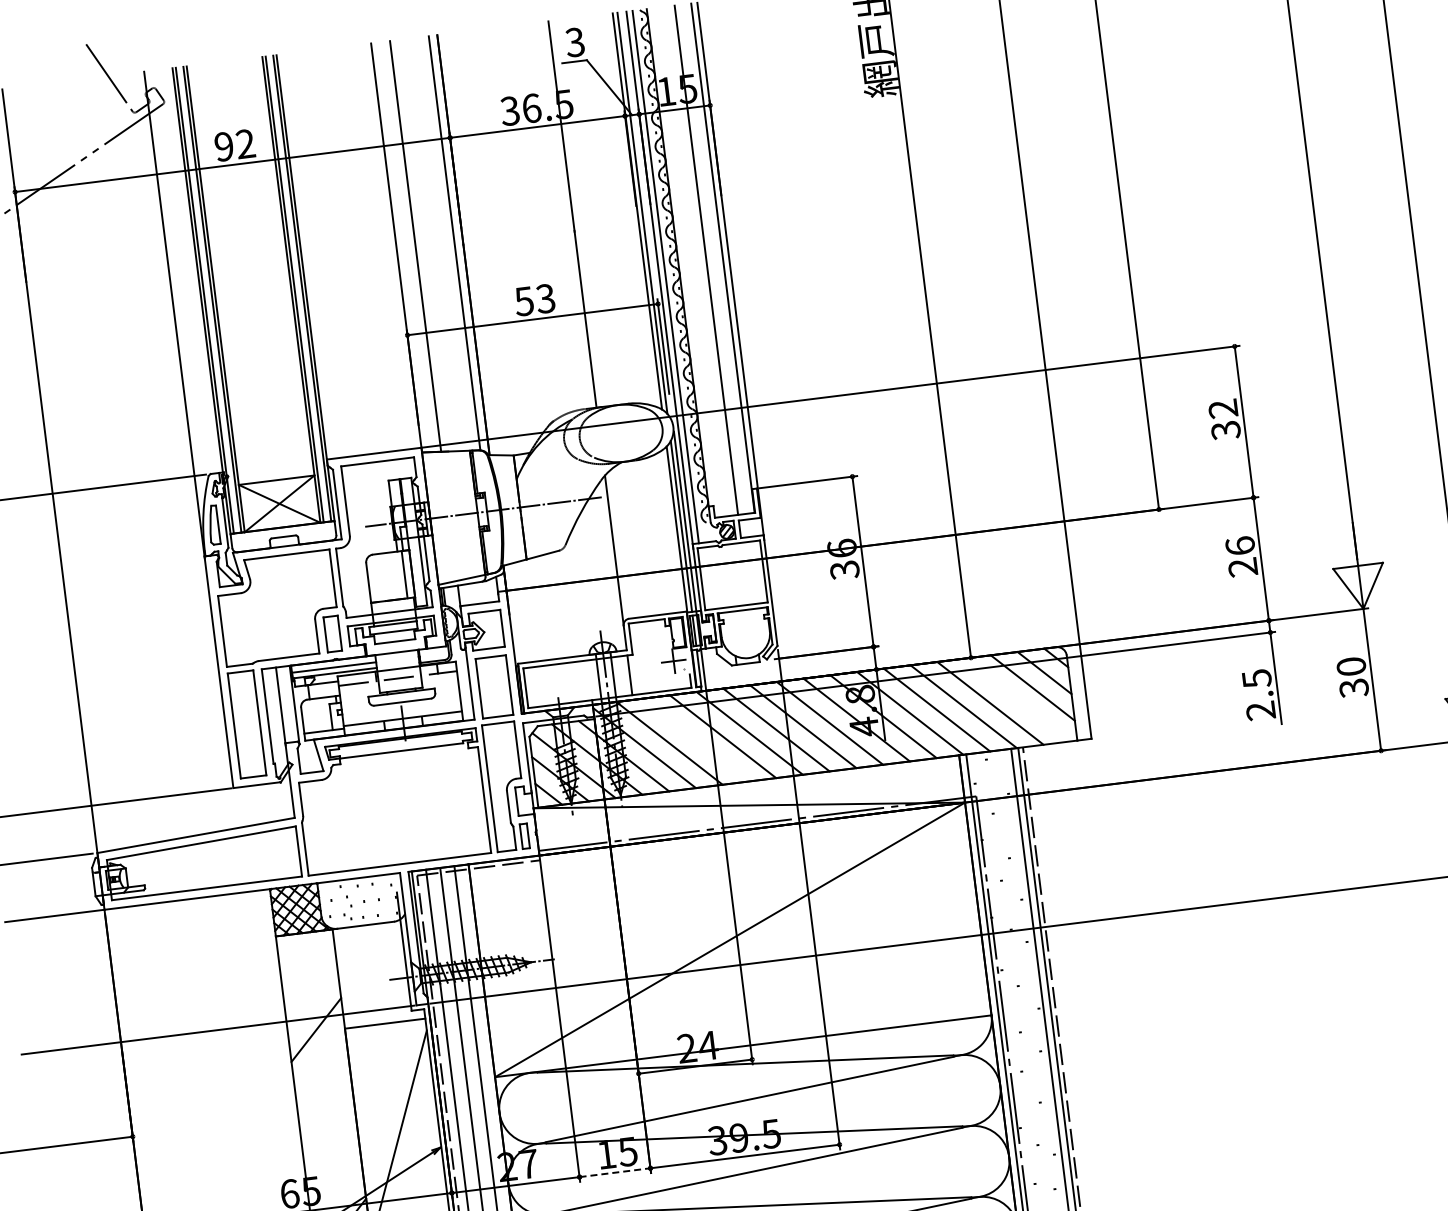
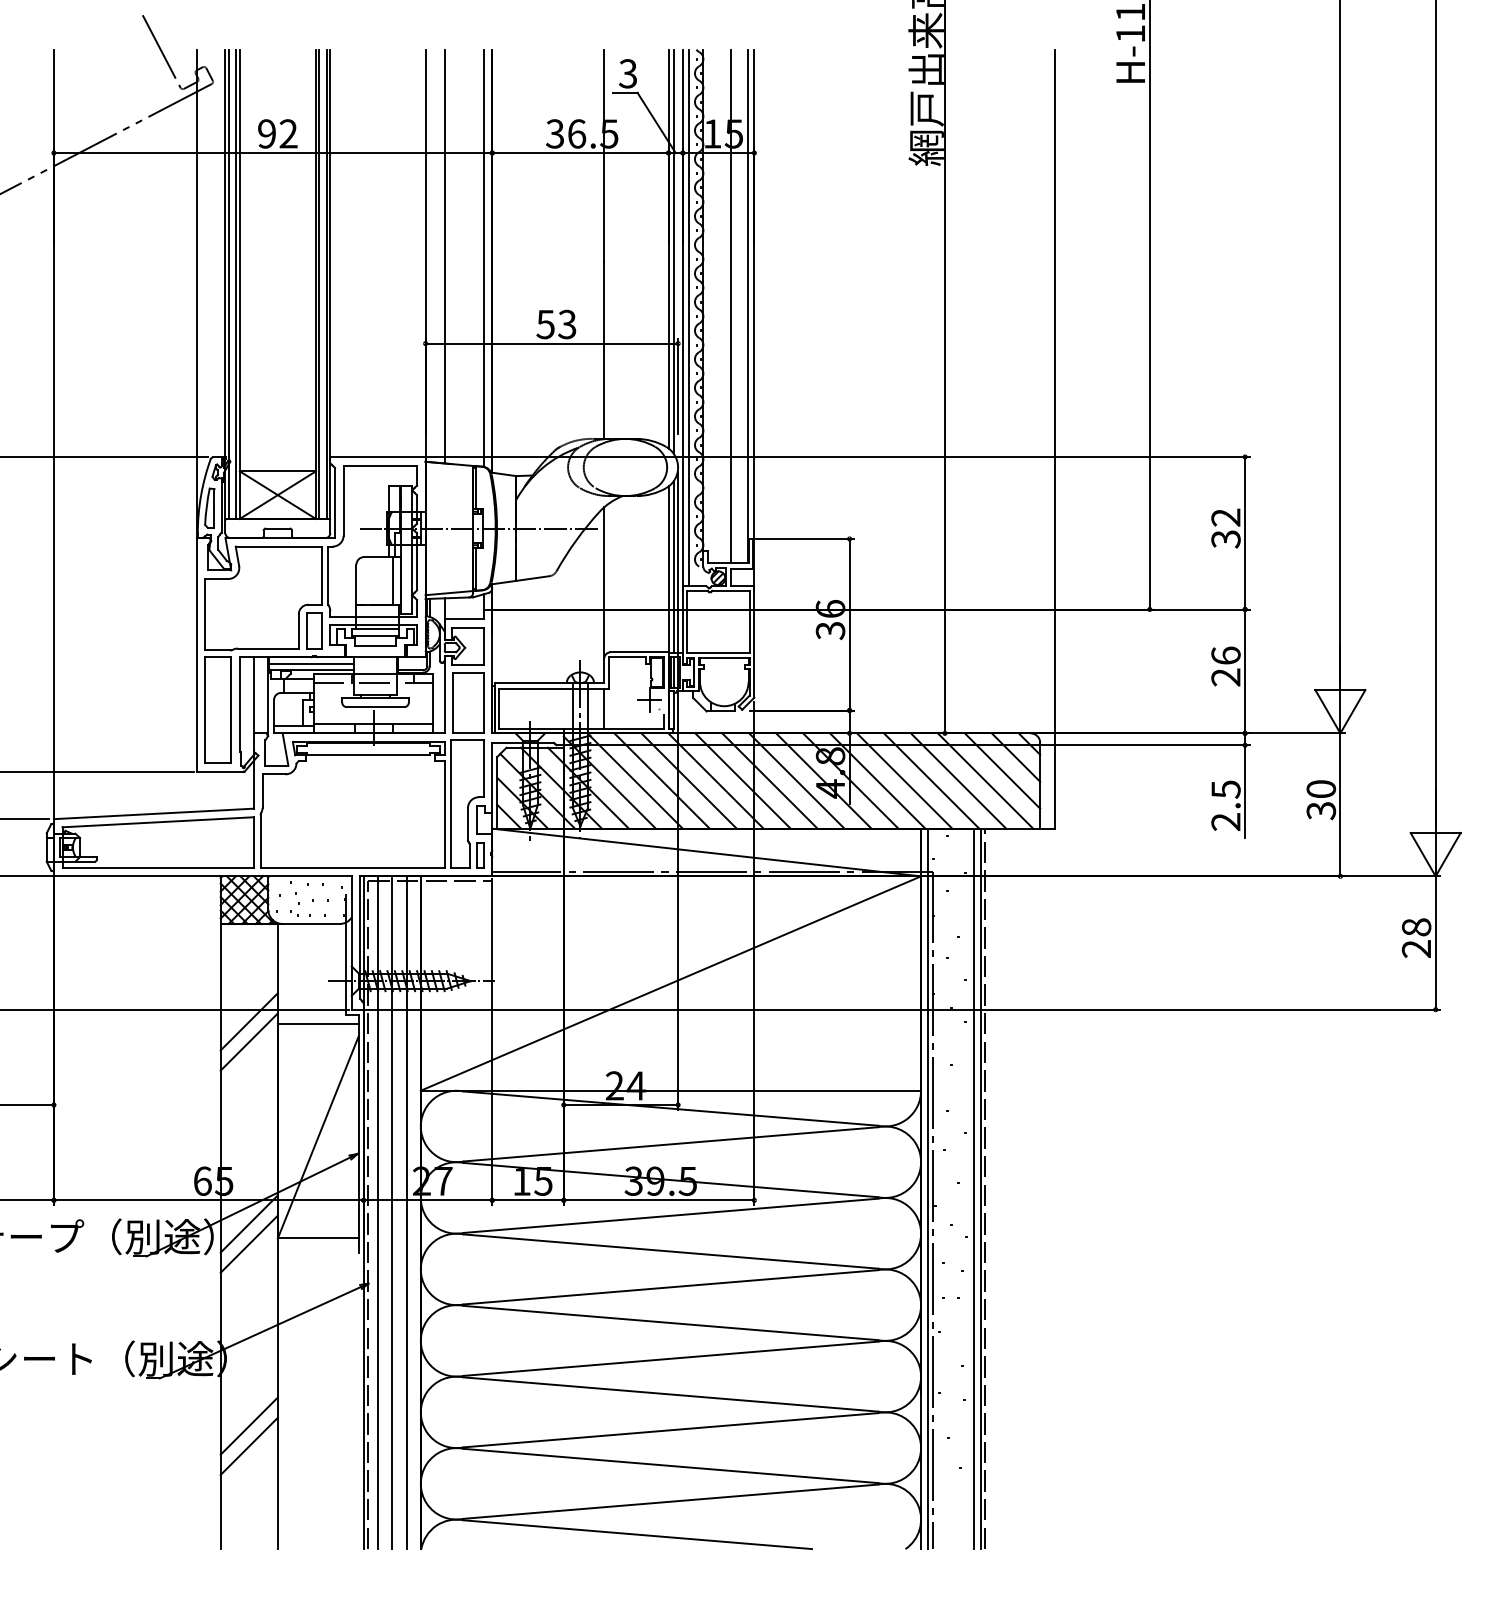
line: (1017, 699) -> (985, 780), added
line: (695, 739) -> (661, 780), added
line: (318, 1049) -> (248, 1041), added
line: (615, 1172) -> (528, 1200), dashed -> solid

